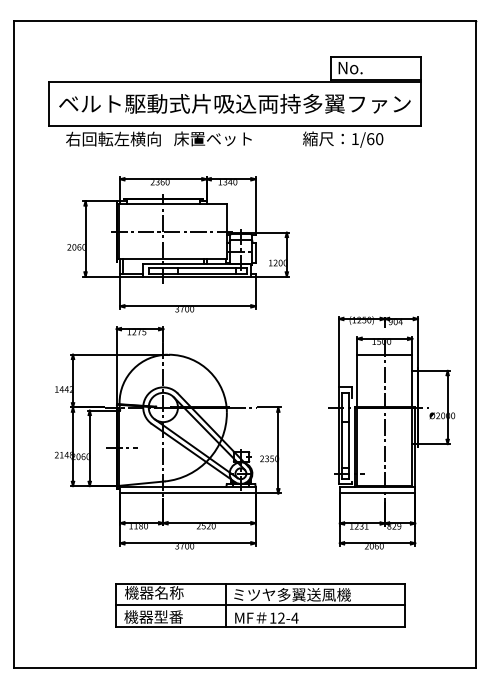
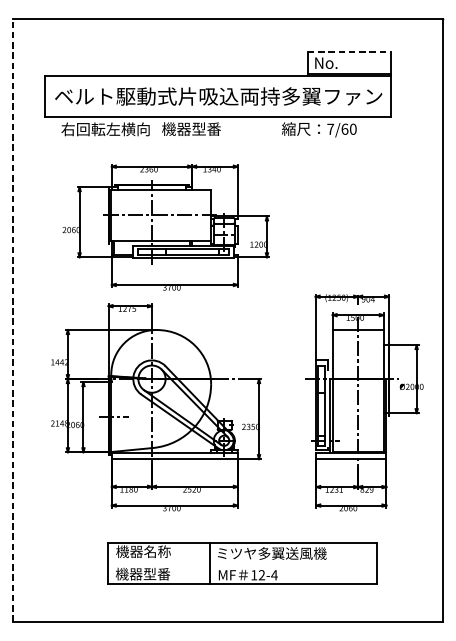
line: (375, 56) -> (349, 52), solid -> dashed
text: (212, 138) -> (197, 128), 床置ベット -> 機器型番
text: (354, 138) -> (329, 128), 1/60 -> 7/60
line: (14, 344) -> (13, 320), solid -> dashed
line: (259, 605) -> (241, 563), removed

